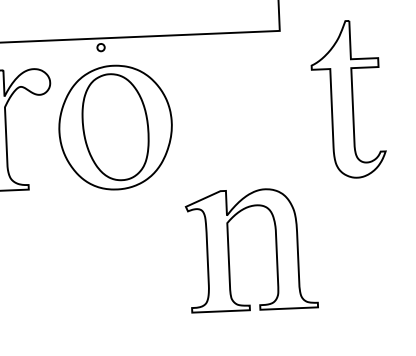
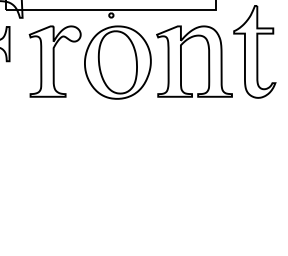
part: (229, 250) -> (181, 61), moved

